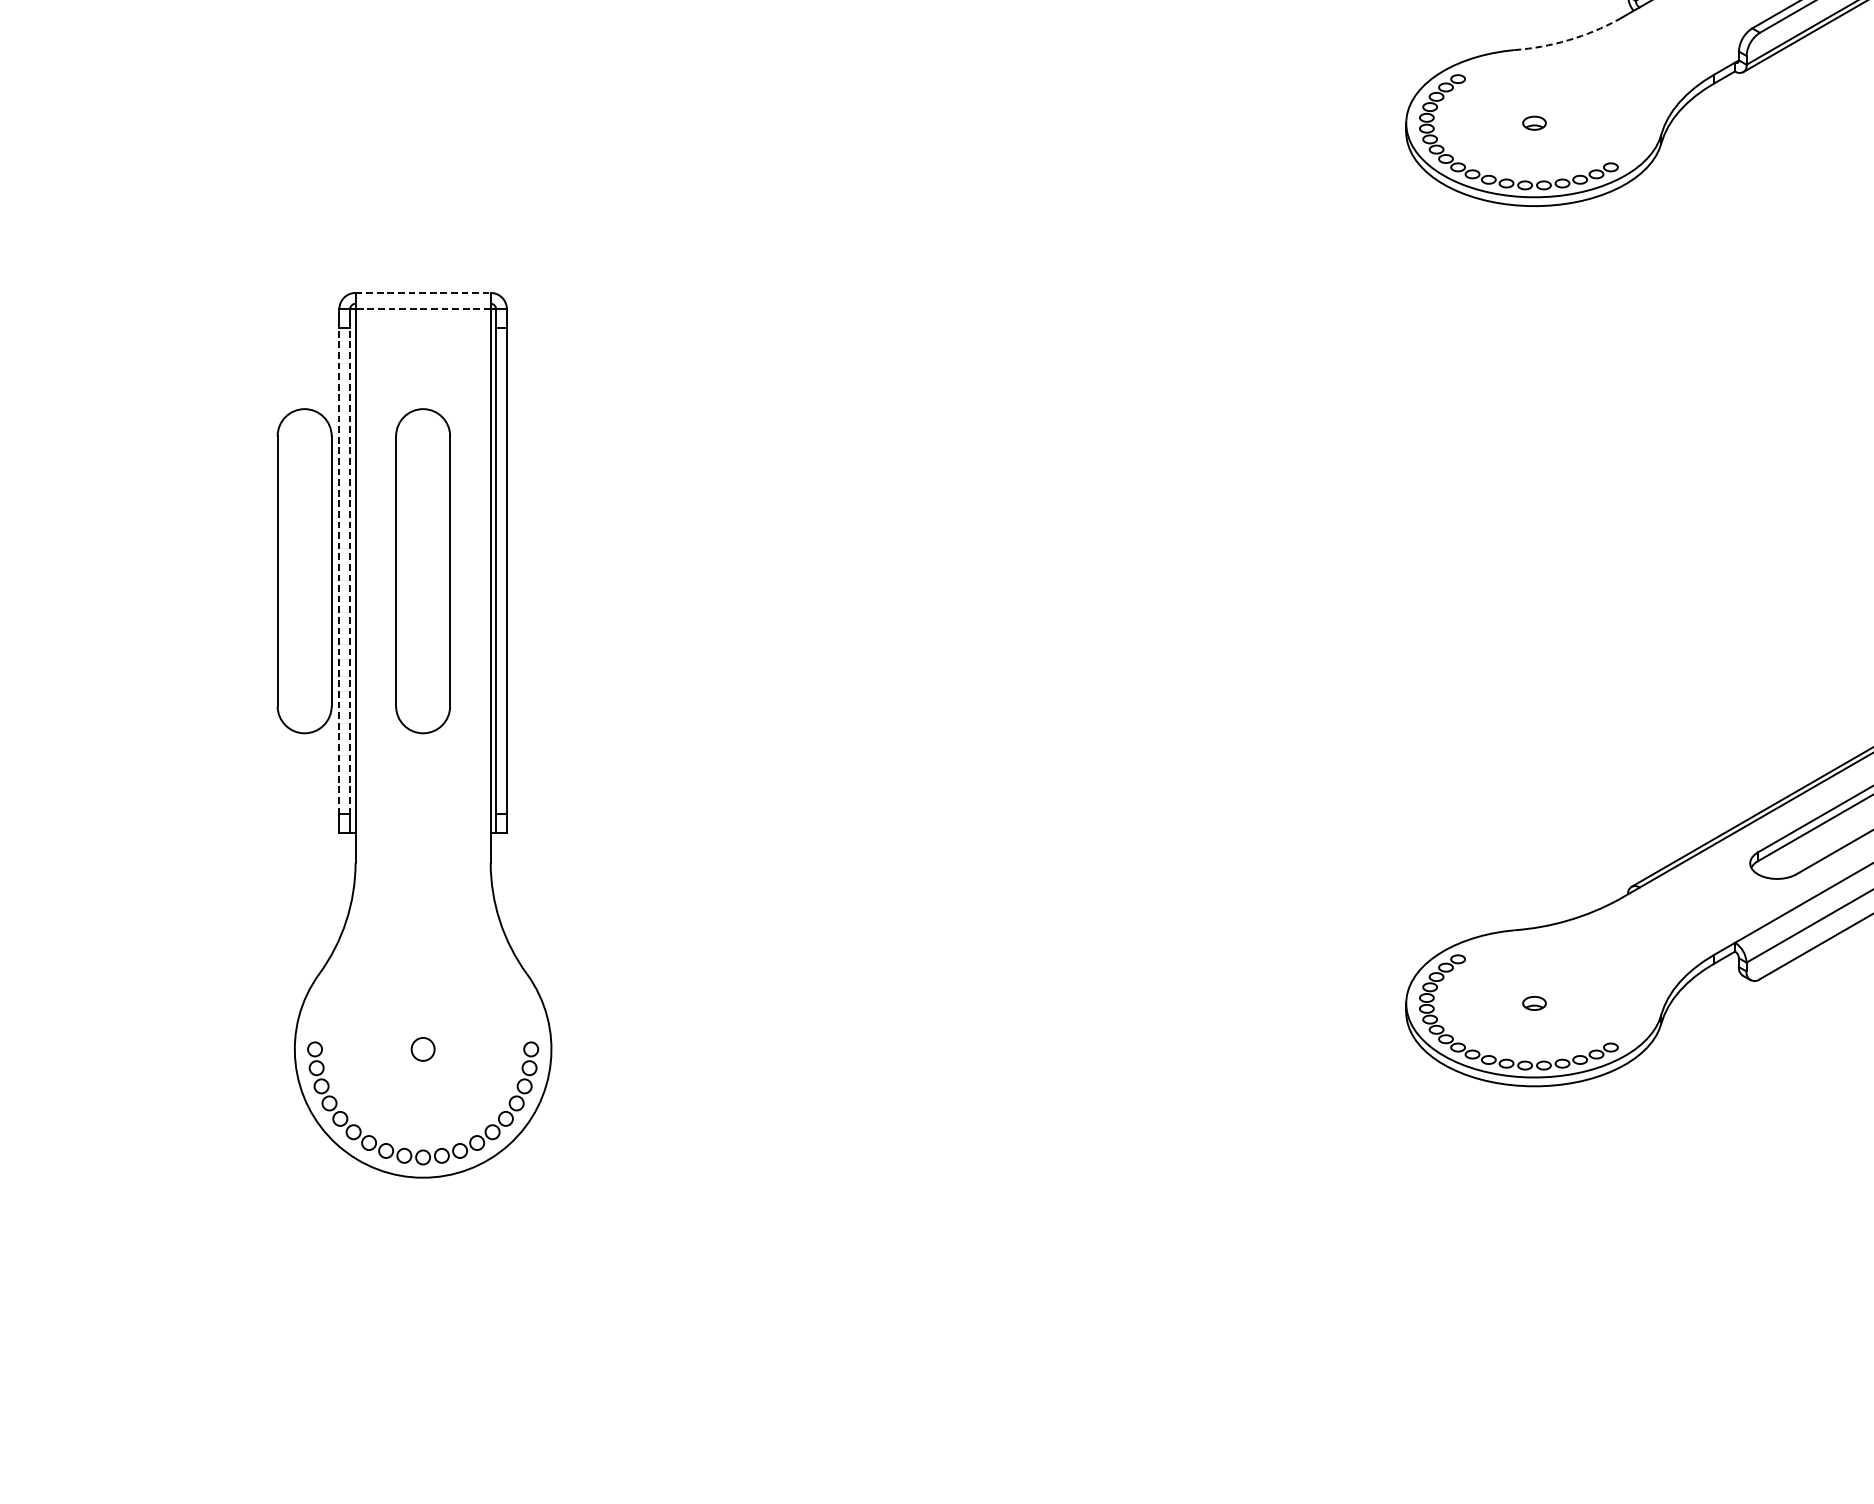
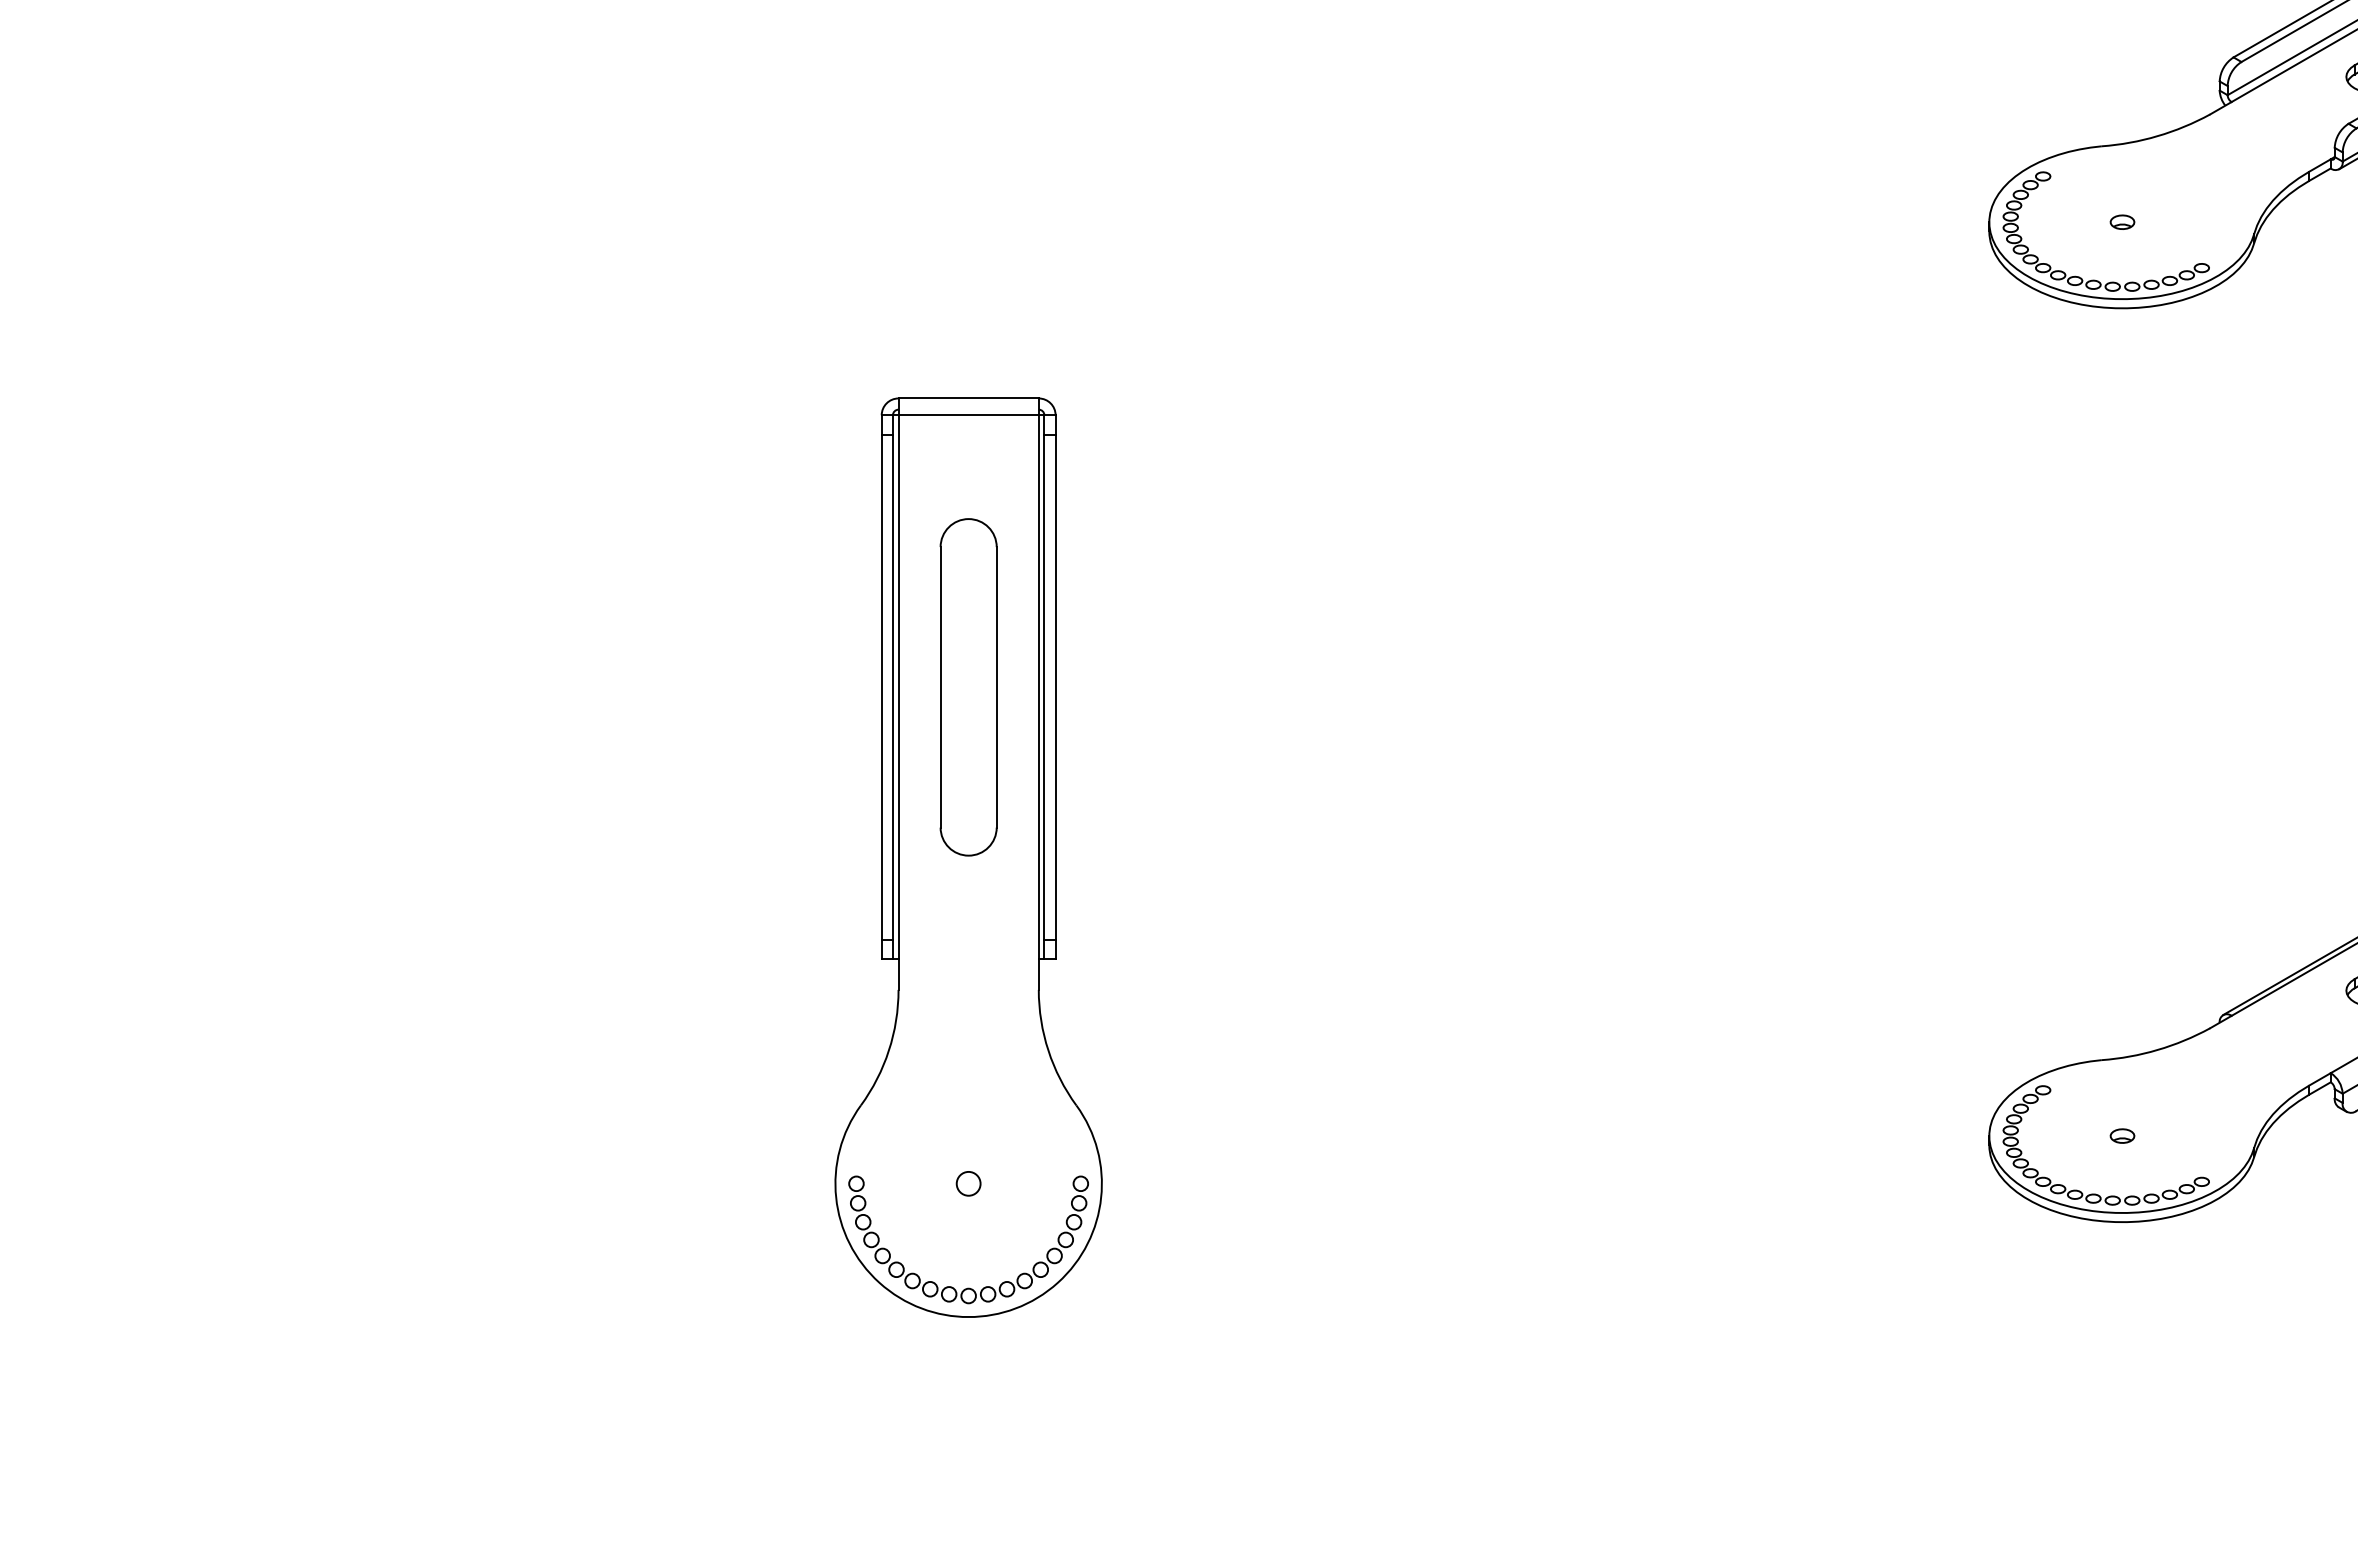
arc: (1568, 40) -> (2157, 136), dashed -> solid
line: (423, 292) -> (969, 398), dashed -> solid
line: (422, 309) -> (968, 415), dashed -> solid
line: (339, 570) -> (881, 686), dashed -> solid
line: (349, 570) -> (892, 686), dashed -> solid
part: (304, 571) -> (845, 687), removed

